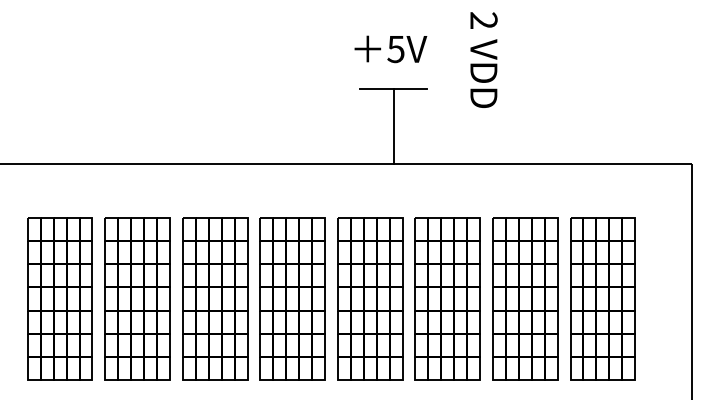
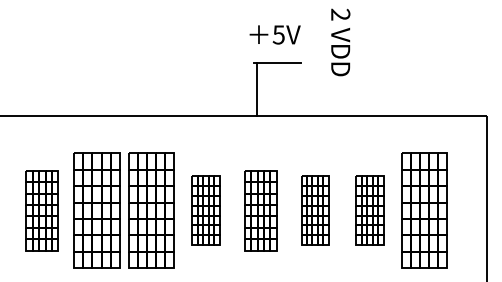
line: (393, 125) -> (256, 88), moved
part: (59, 298) -> (41, 210), size x0.7
part: (292, 298) -> (205, 210), size x0.6
part: (370, 298) -> (260, 210), size x0.7
part: (447, 298) -> (315, 210), size x0.6
part: (525, 298) -> (369, 210), size x0.6

